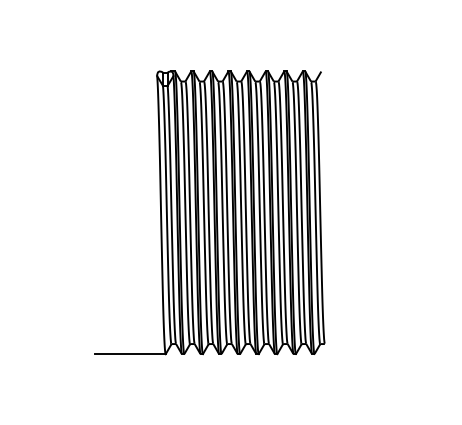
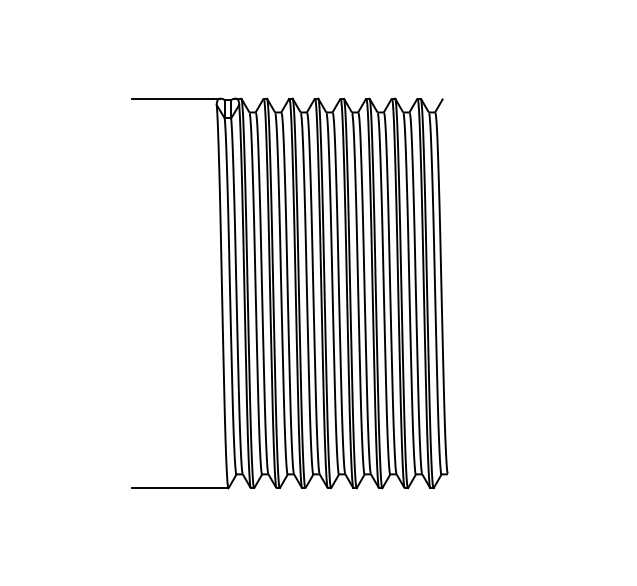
line: (127, 71) -> (175, 98), added

